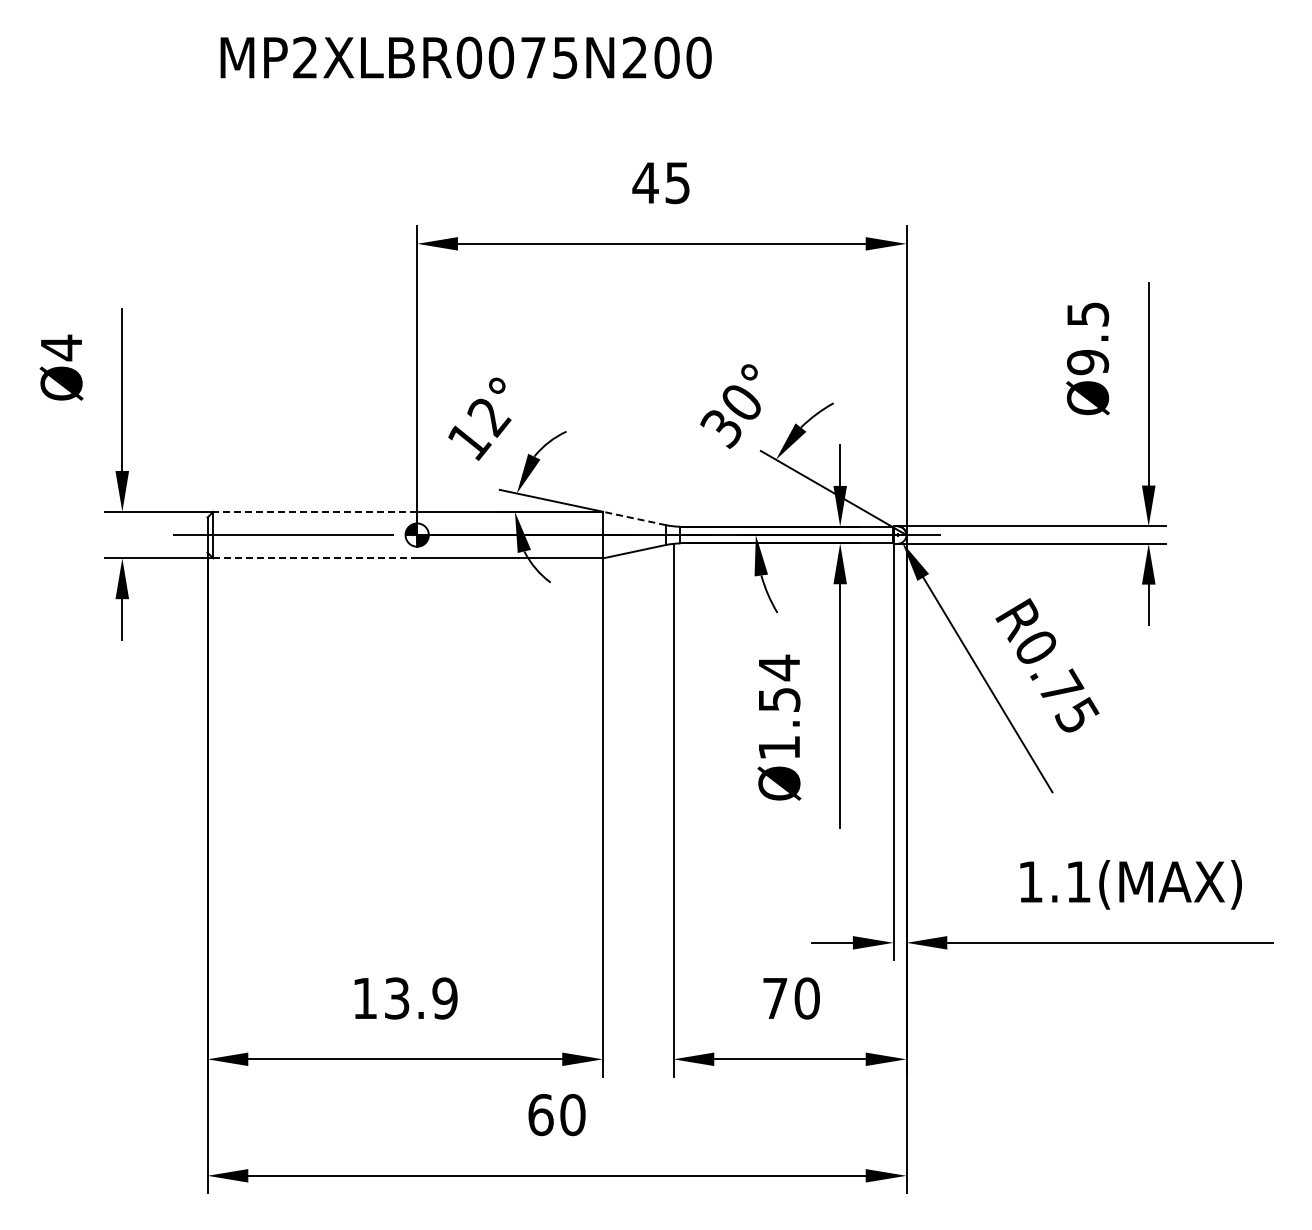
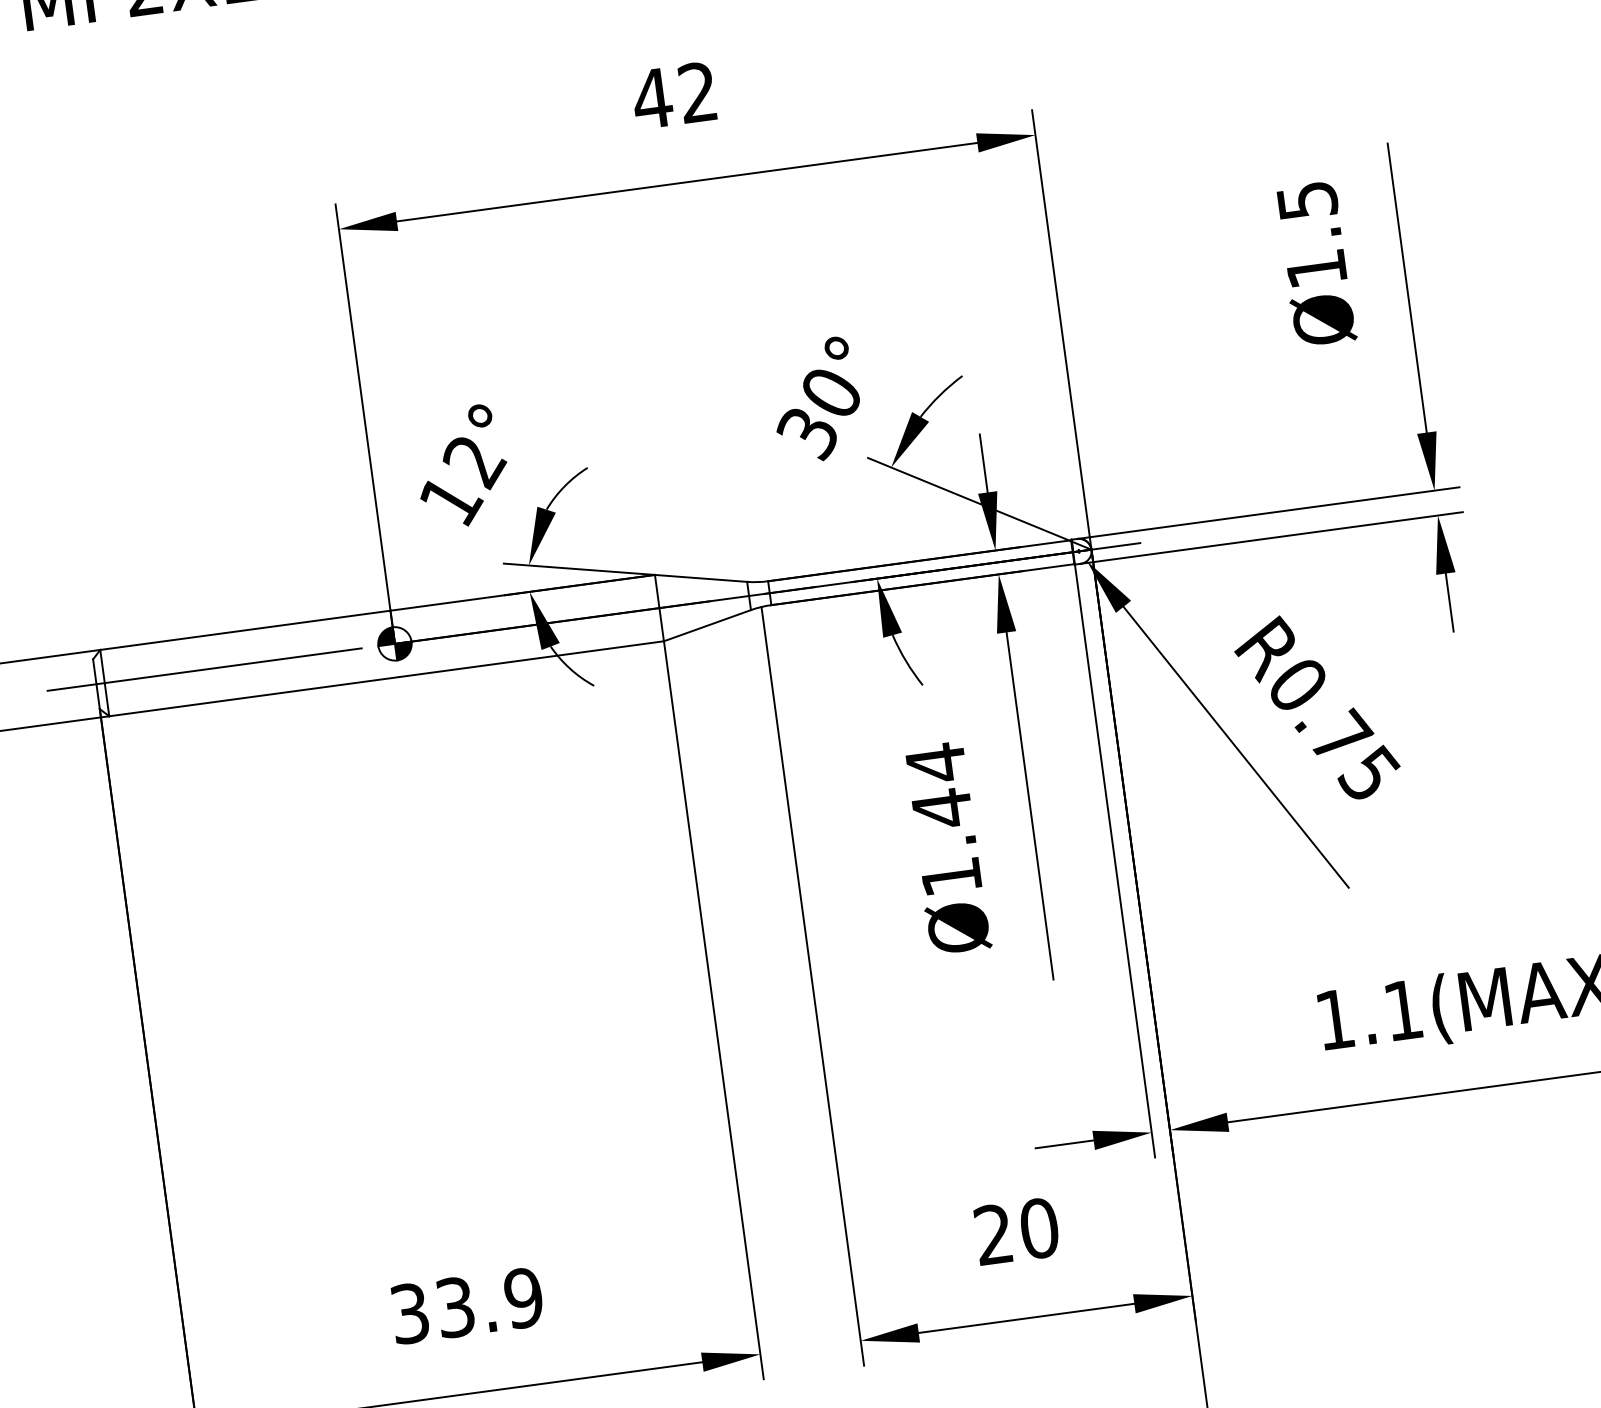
text: (677, 183) -> (697, 93), 45 -> 42
text: (1087, 362) -> (1315, 269), Ø9.5 -> Ø1.5
line: (315, 511) -> (245, 629), dashed -> solid
line: (633, 518) -> (699, 578), dashed -> solid
line: (315, 558) -> (254, 696), dashed -> solid
text: (779, 699) -> (942, 808), Ø1.54 -> Ø1.44
text: (774, 997) -> (992, 1233), 70 -> 20
text: (365, 998) -> (410, 1313), 13.9 -> 33.9

